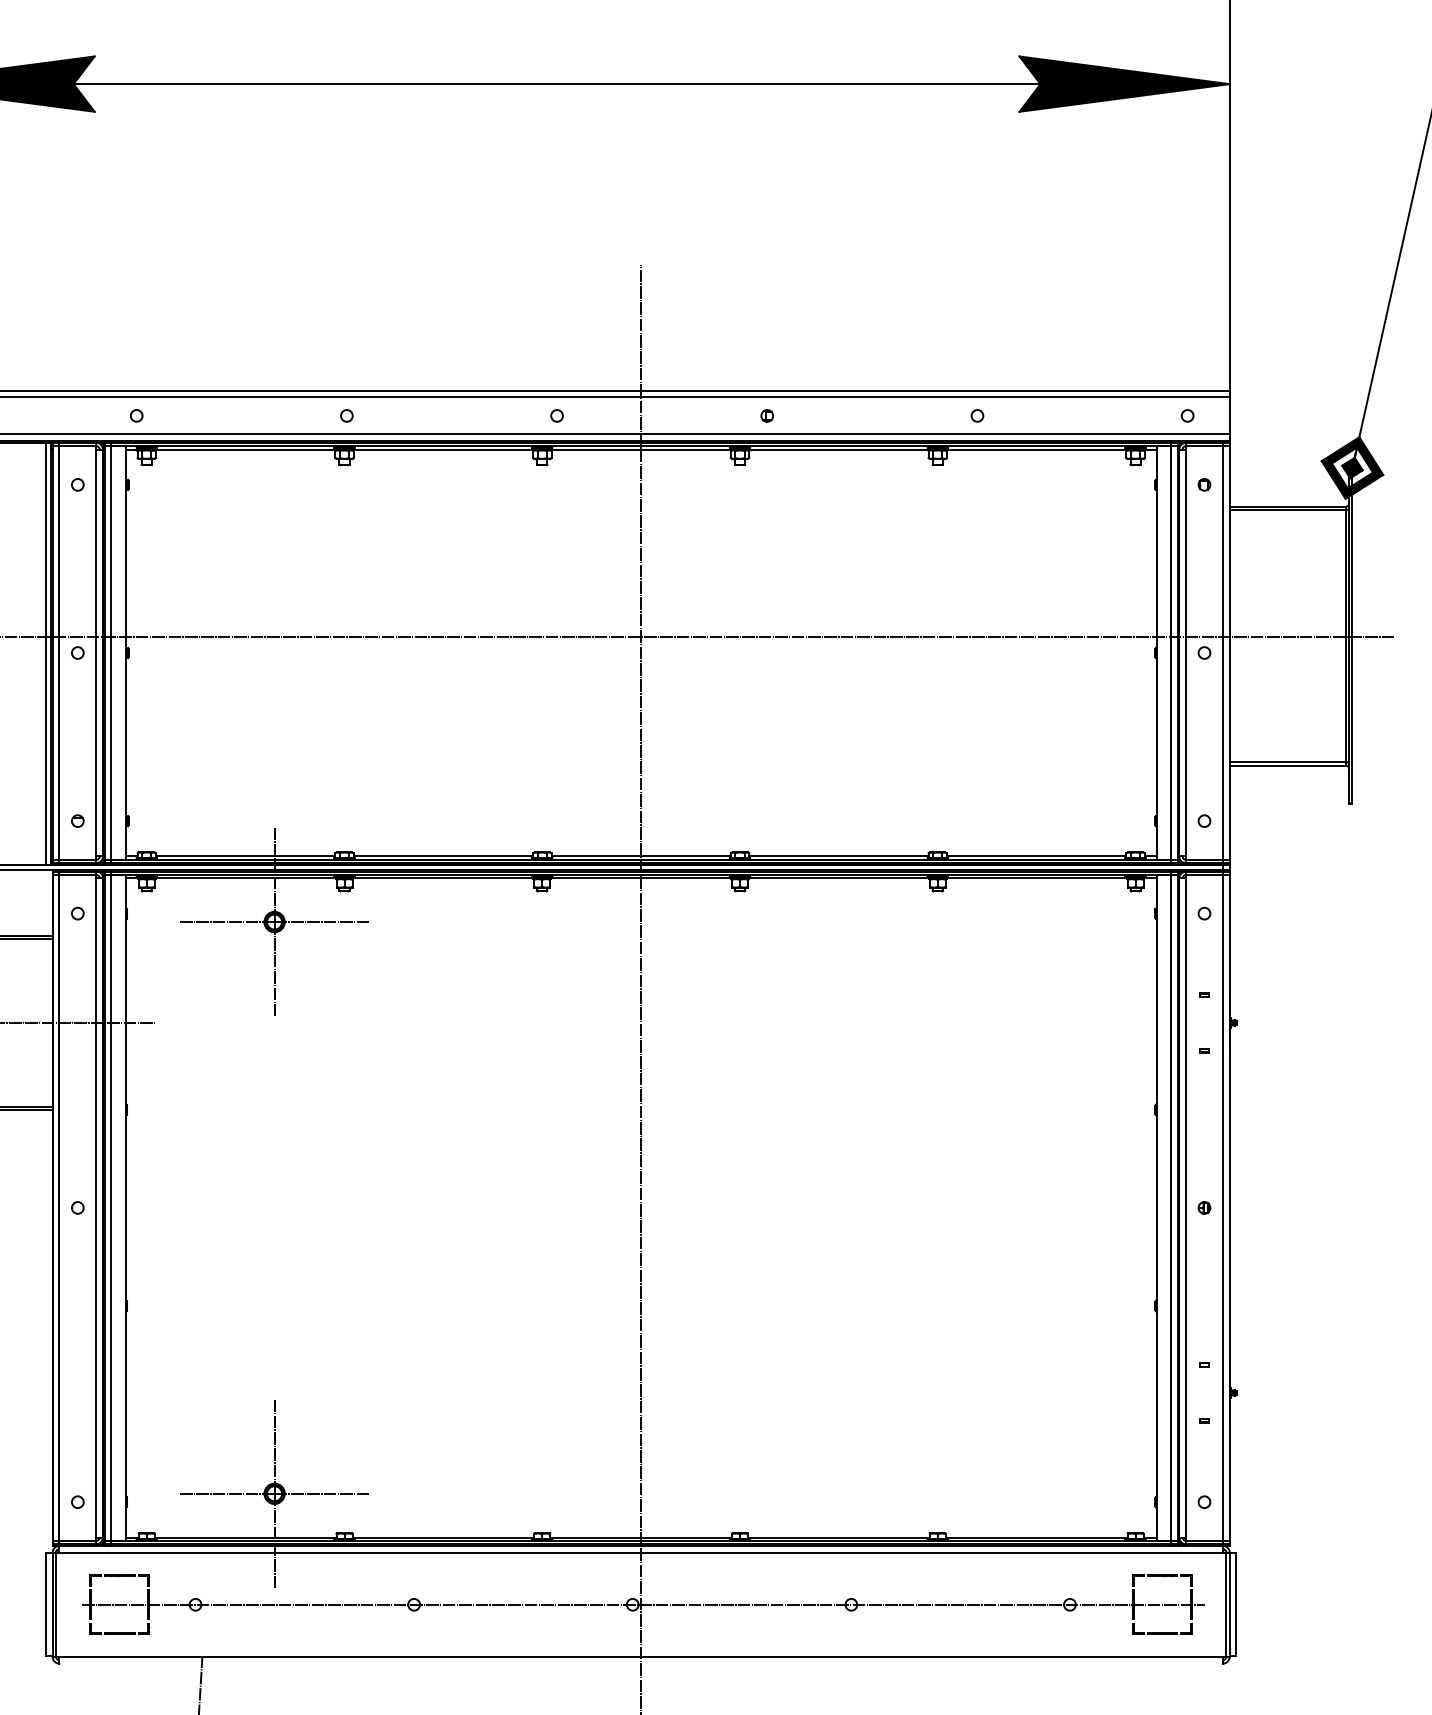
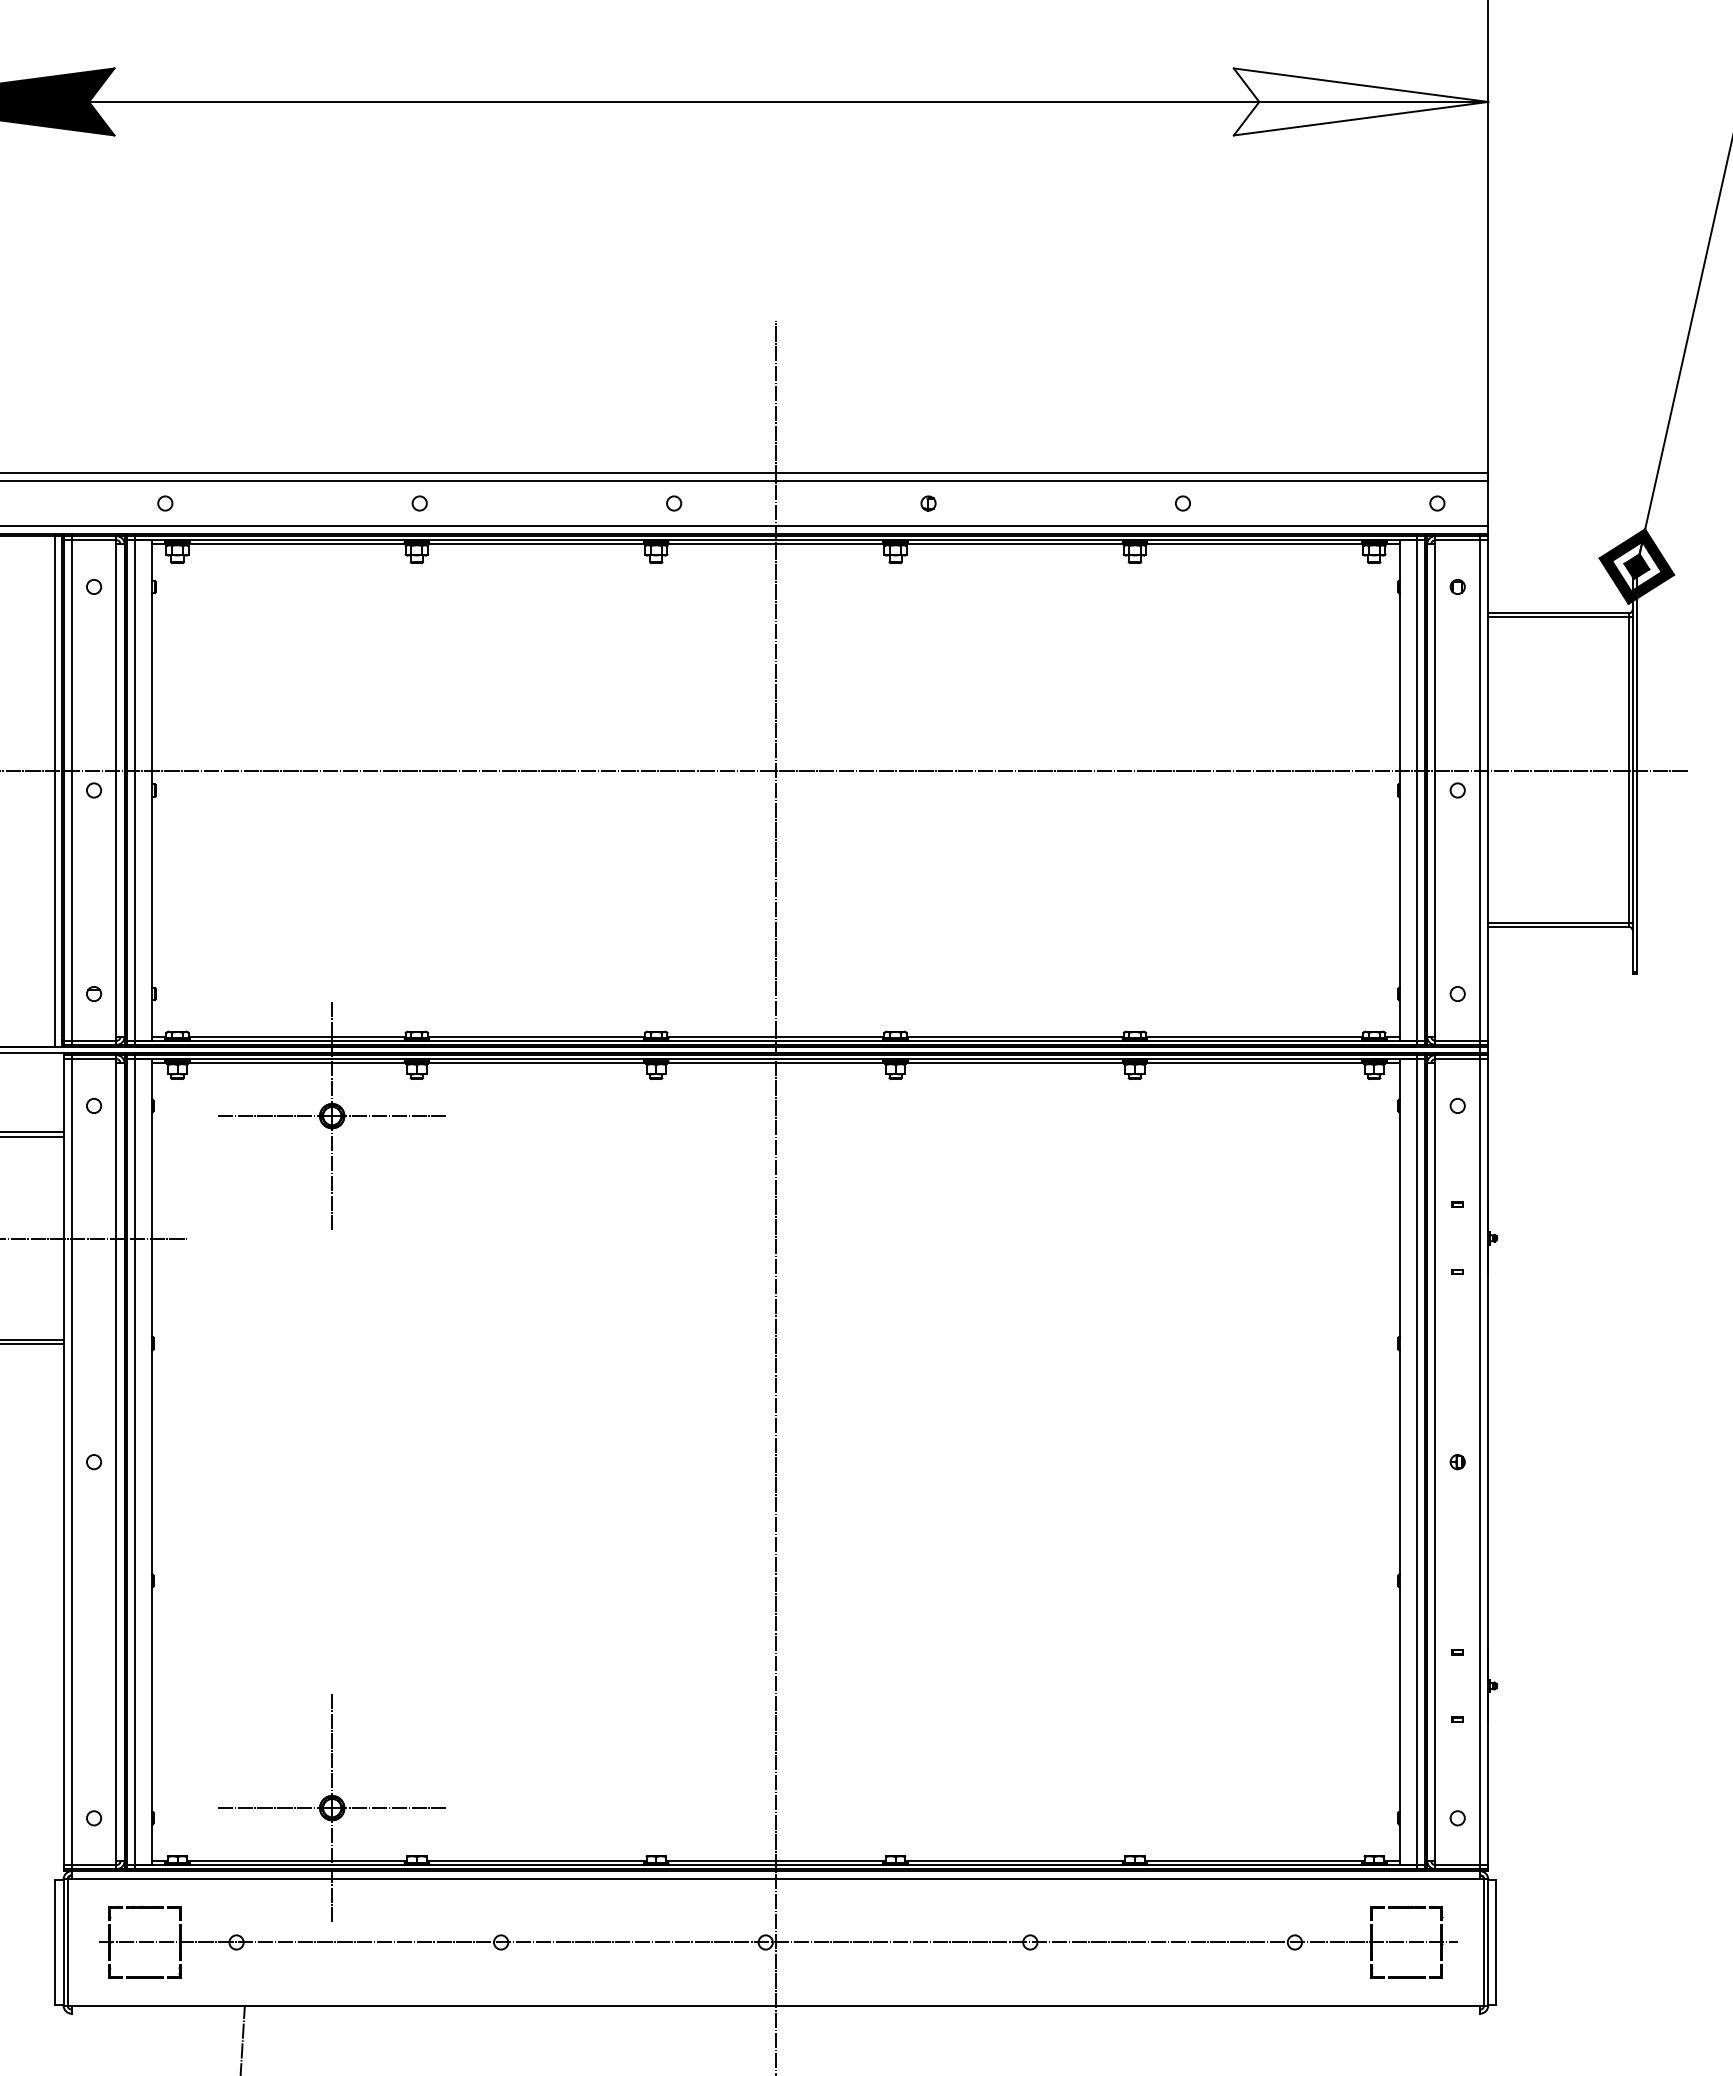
fill: (1124, 83) -> (1360, 101), removed

